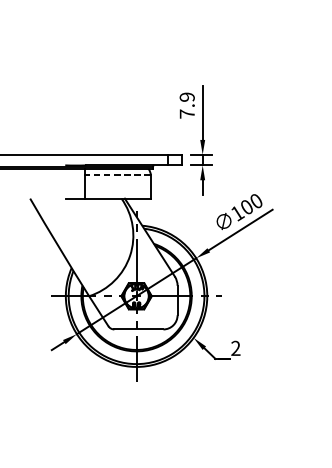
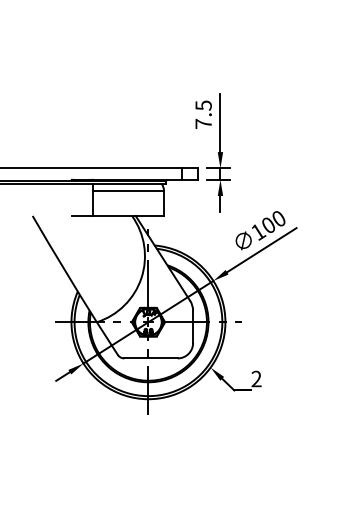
text: (187, 97) -> (203, 105), 7.9 -> 7.5
line: (118, 175) -> (128, 190), dashed -> solid

